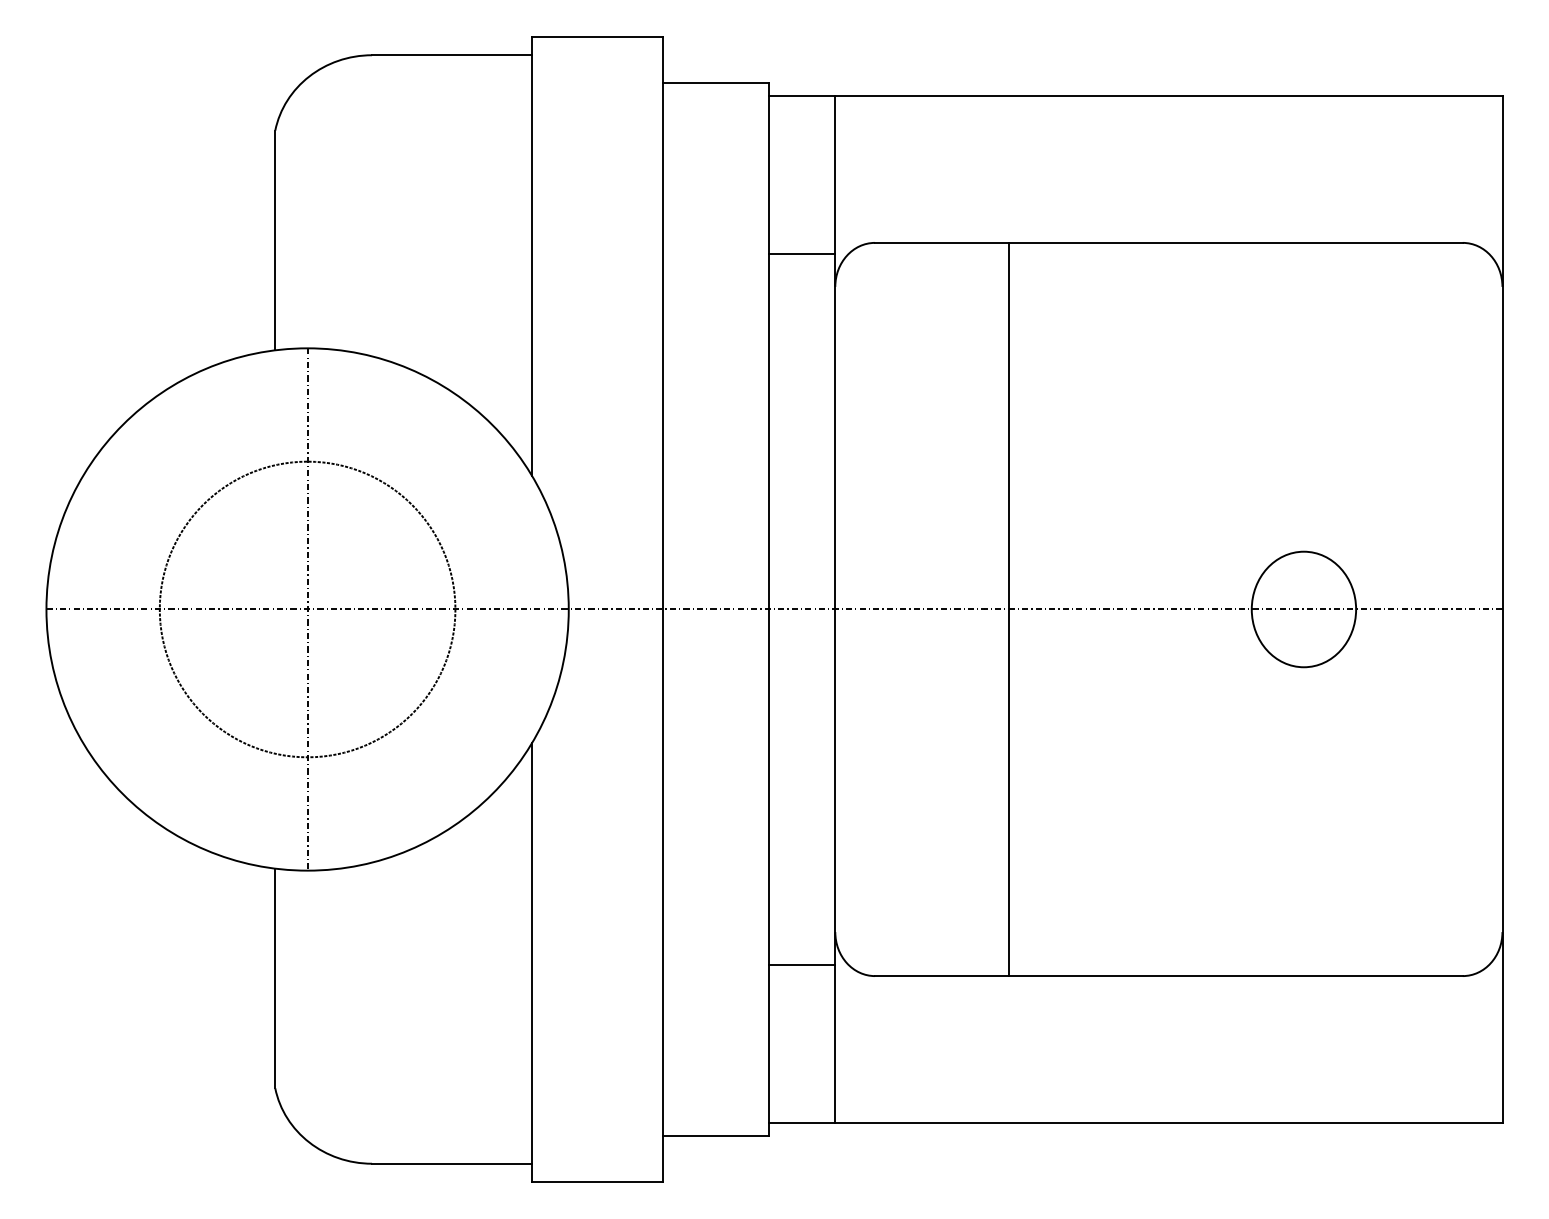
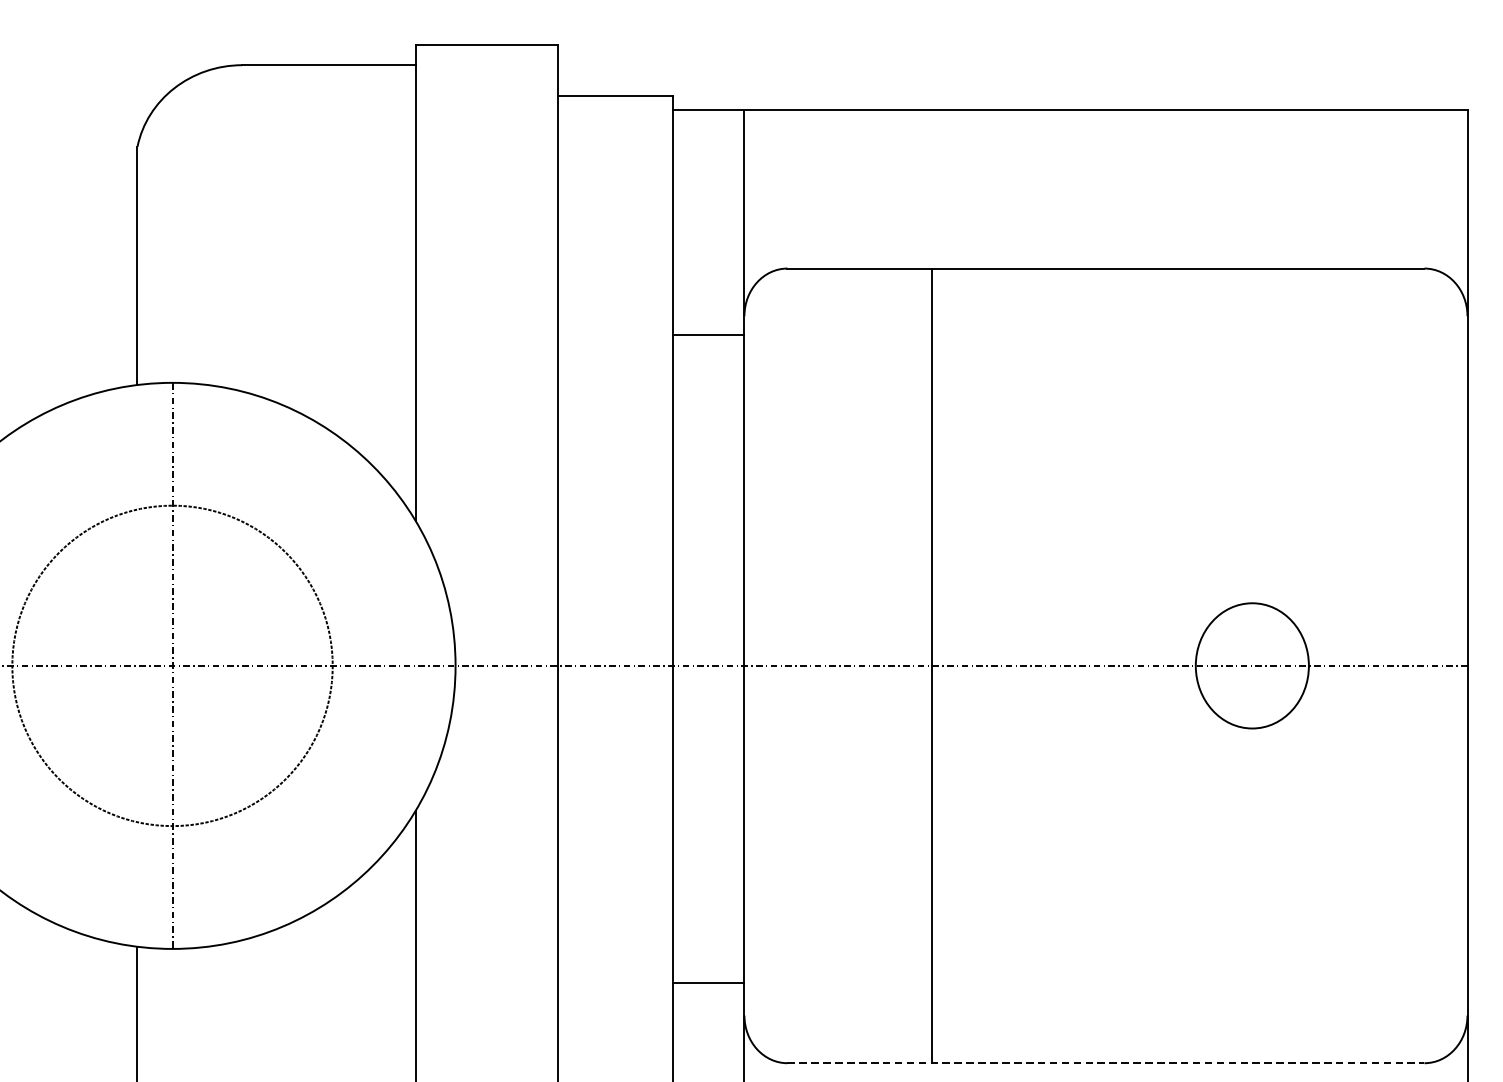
line: (802, 254) -> (708, 335), moved
line: (802, 964) -> (708, 982), moved
line: (1168, 976) -> (1105, 1063), solid -> dashed

